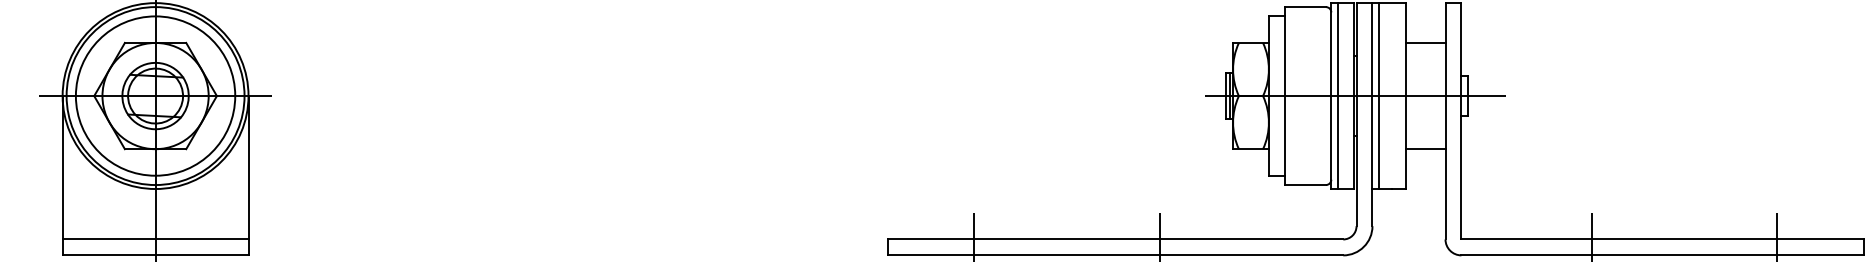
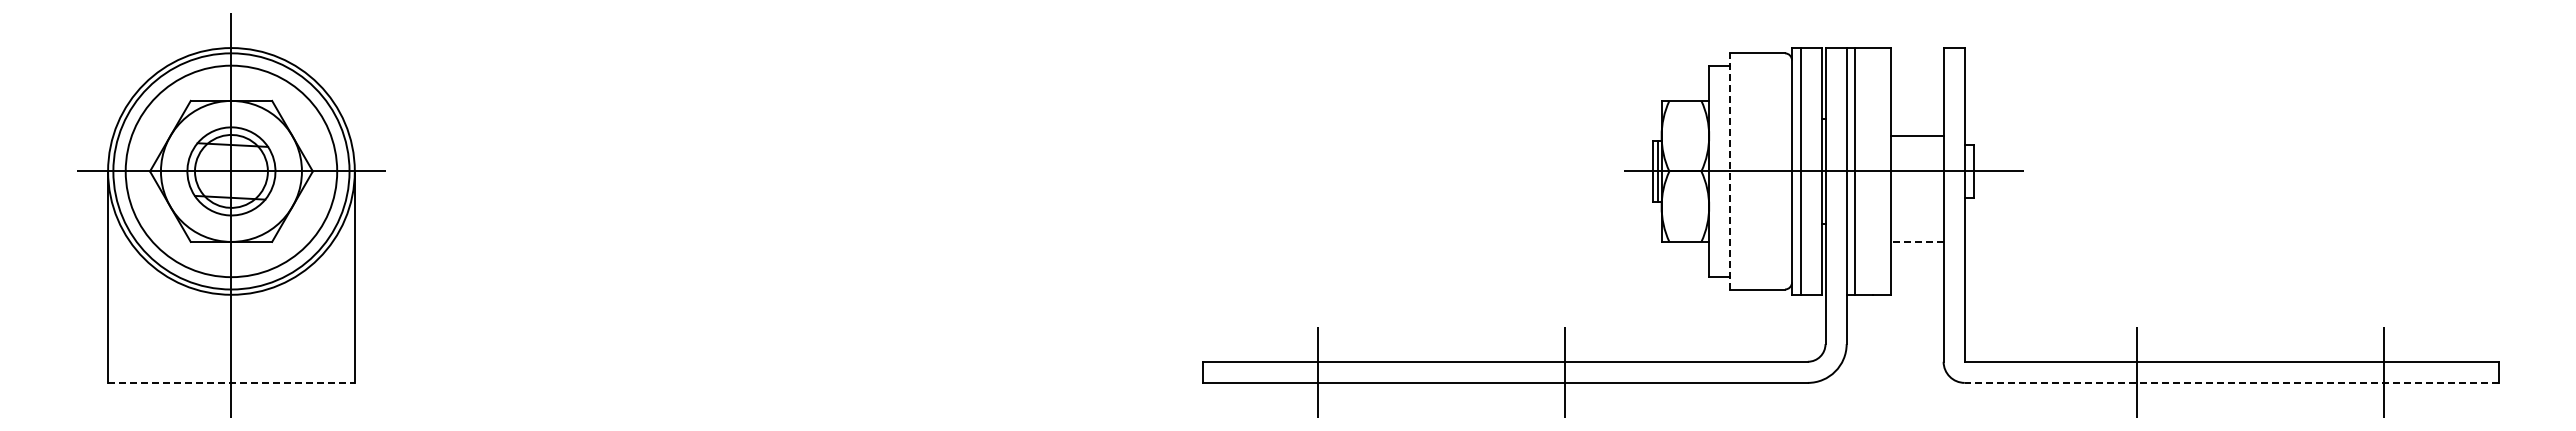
line: (1425, 42) -> (1916, 135), moved
line: (1284, 95) -> (1730, 170), solid -> dashed
line: (1425, 148) -> (1916, 241), solid -> dashed
line: (155, 239) -> (231, 361), removed
line: (155, 255) -> (231, 382), solid -> dashed
line: (1662, 255) -> (2231, 382), solid -> dashed

